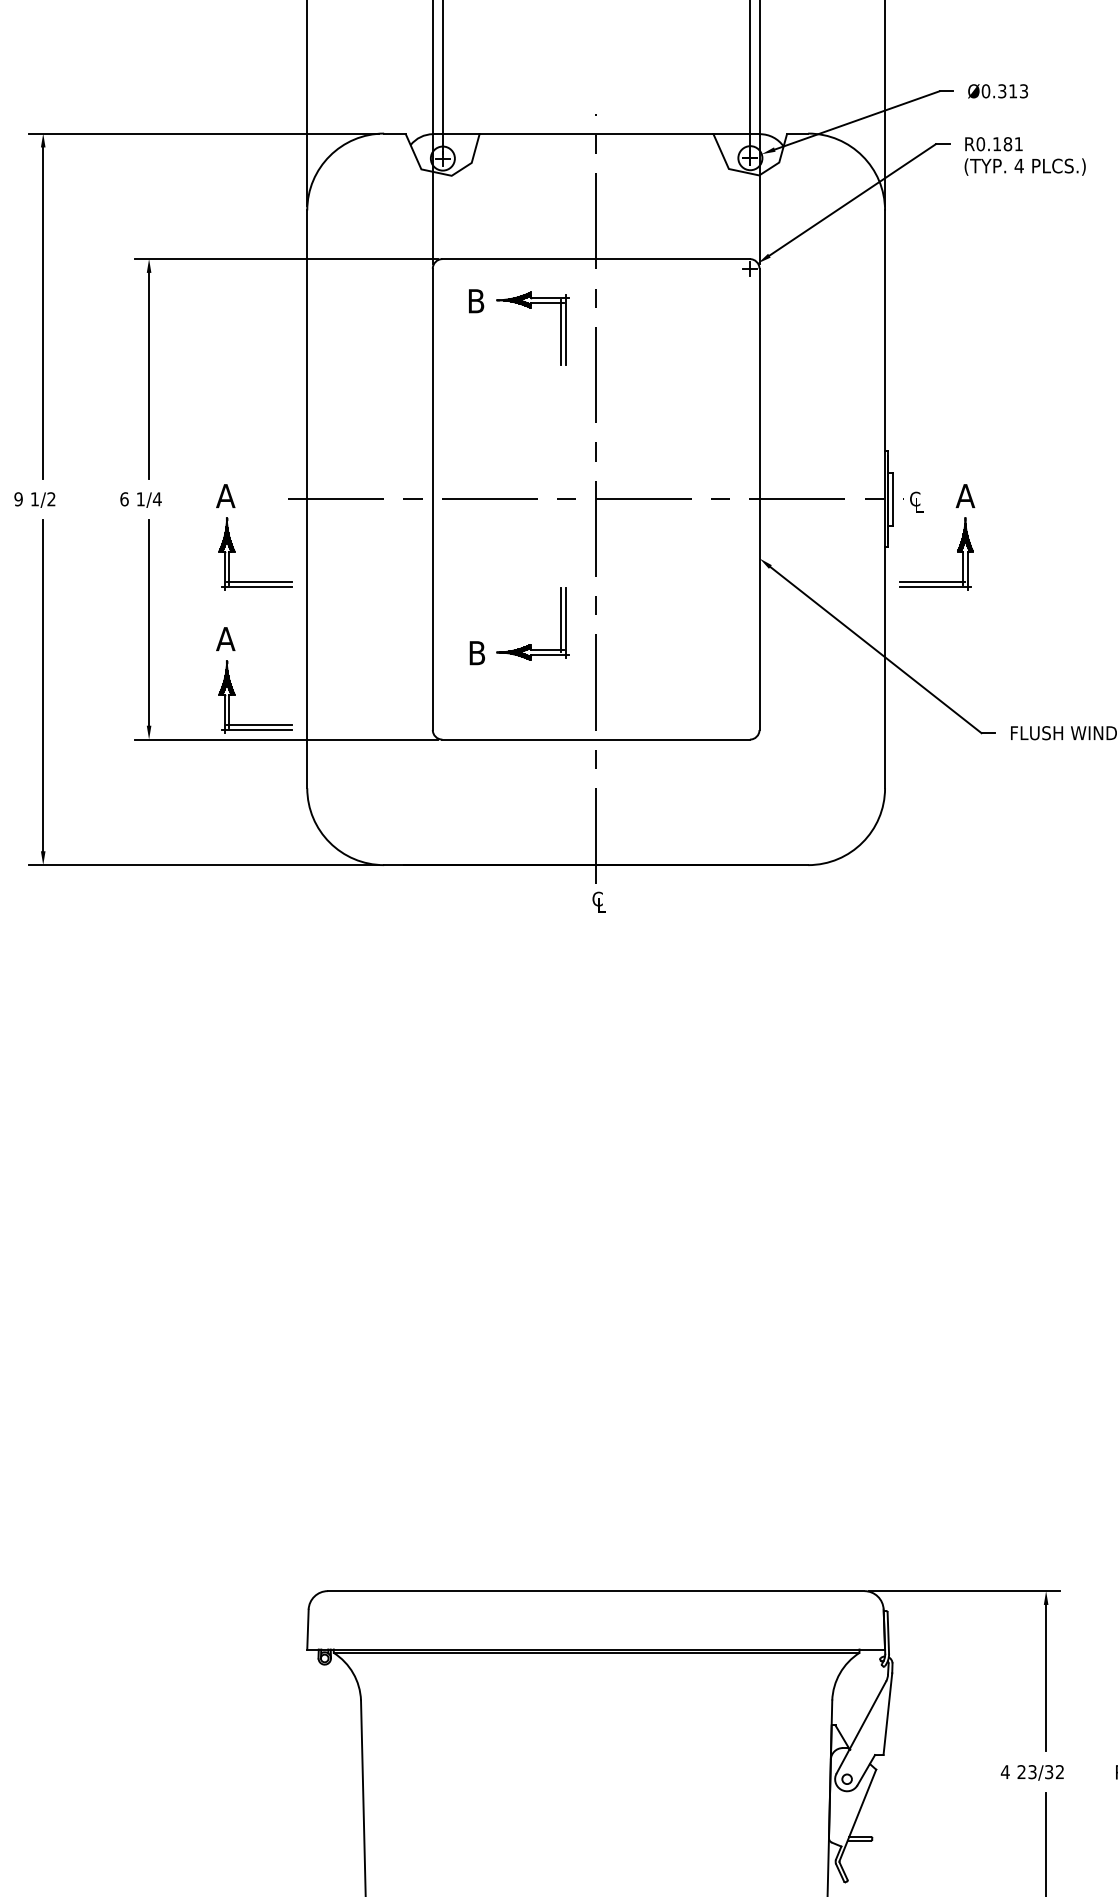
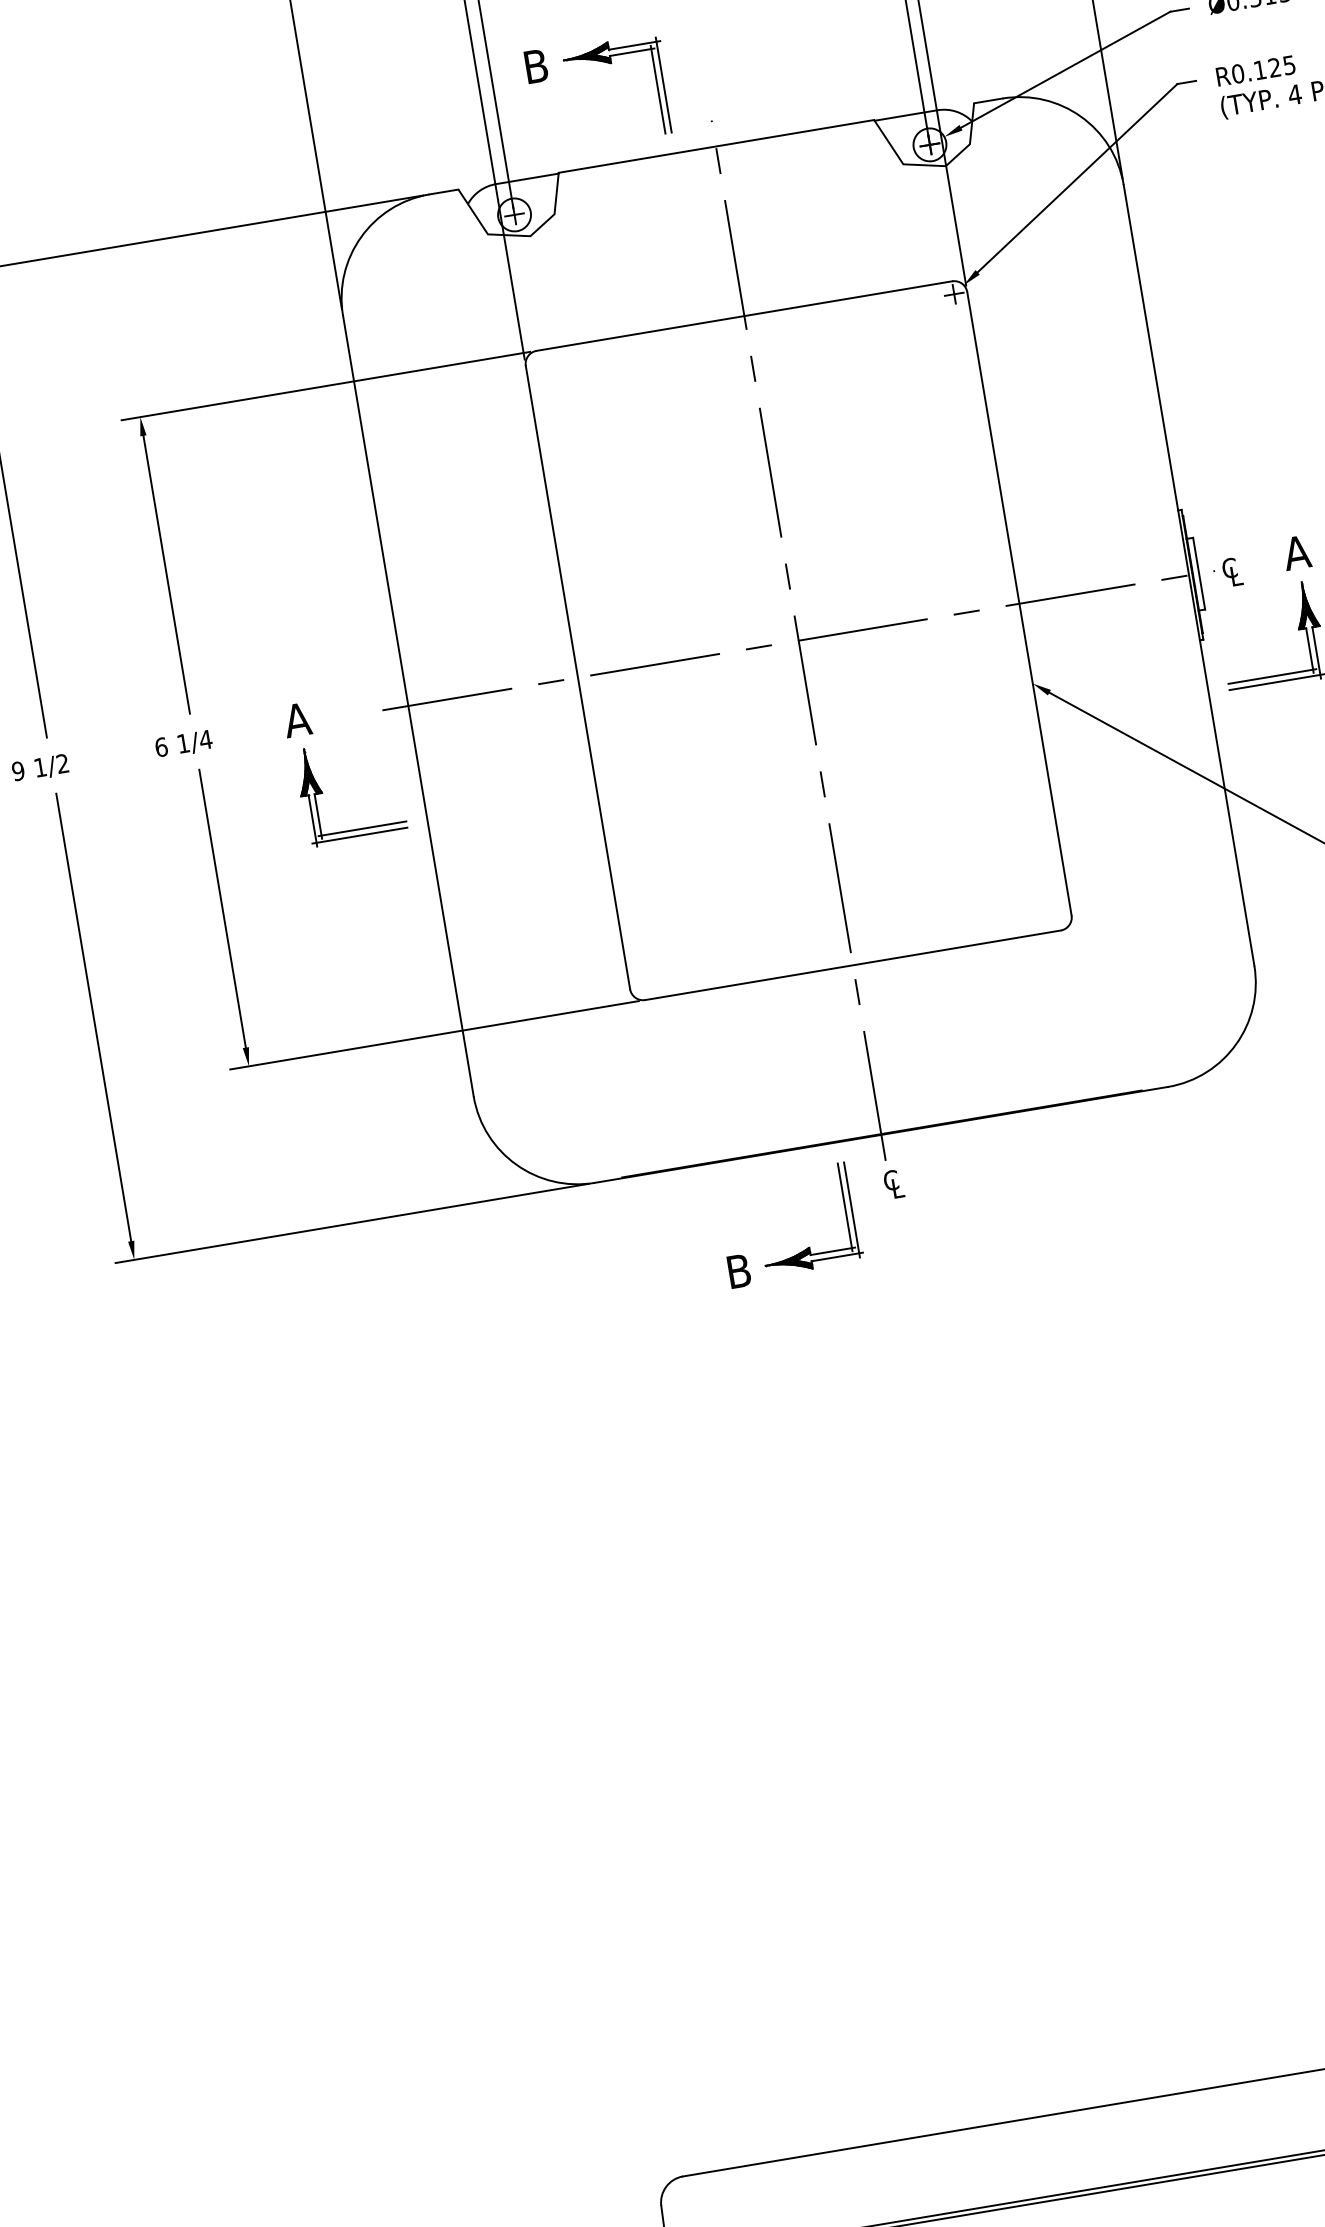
text: (1012, 144) -> (1280, 67), R0.181 -> R0.125
part: (529, 308) -> (609, 64), moved
part: (528, 644) -> (806, 1247), moved
part: (232, 686) -> (349, 975), removed

